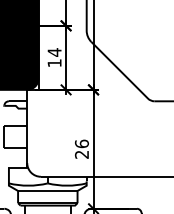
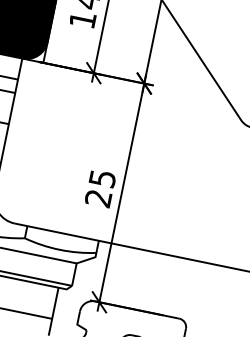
text: (81, 143) -> (101, 177), 26 -> 25

